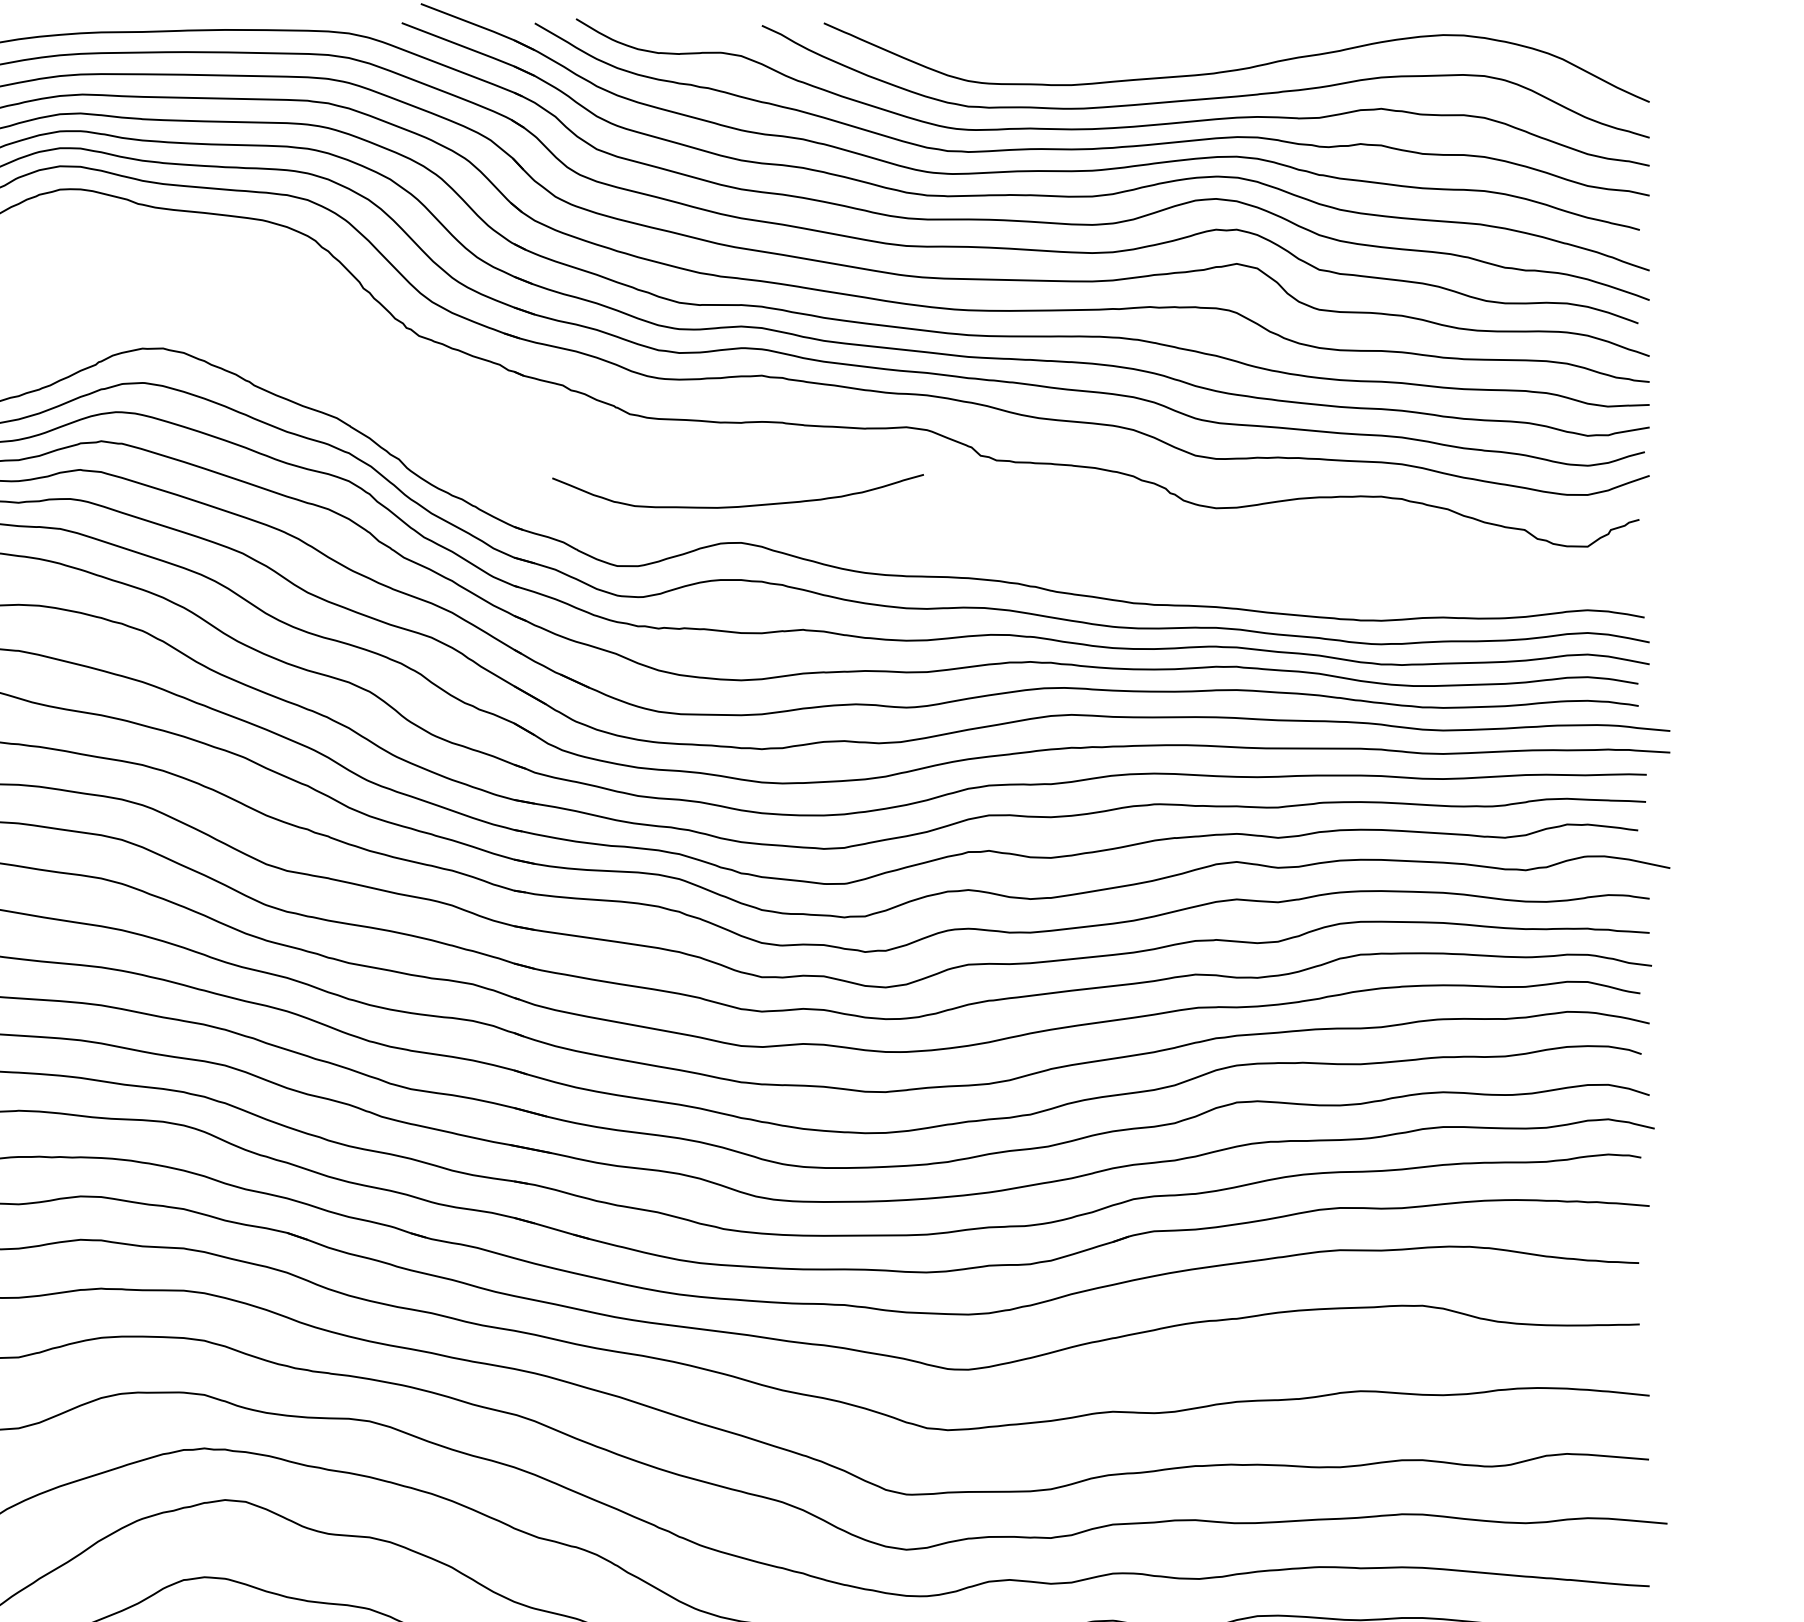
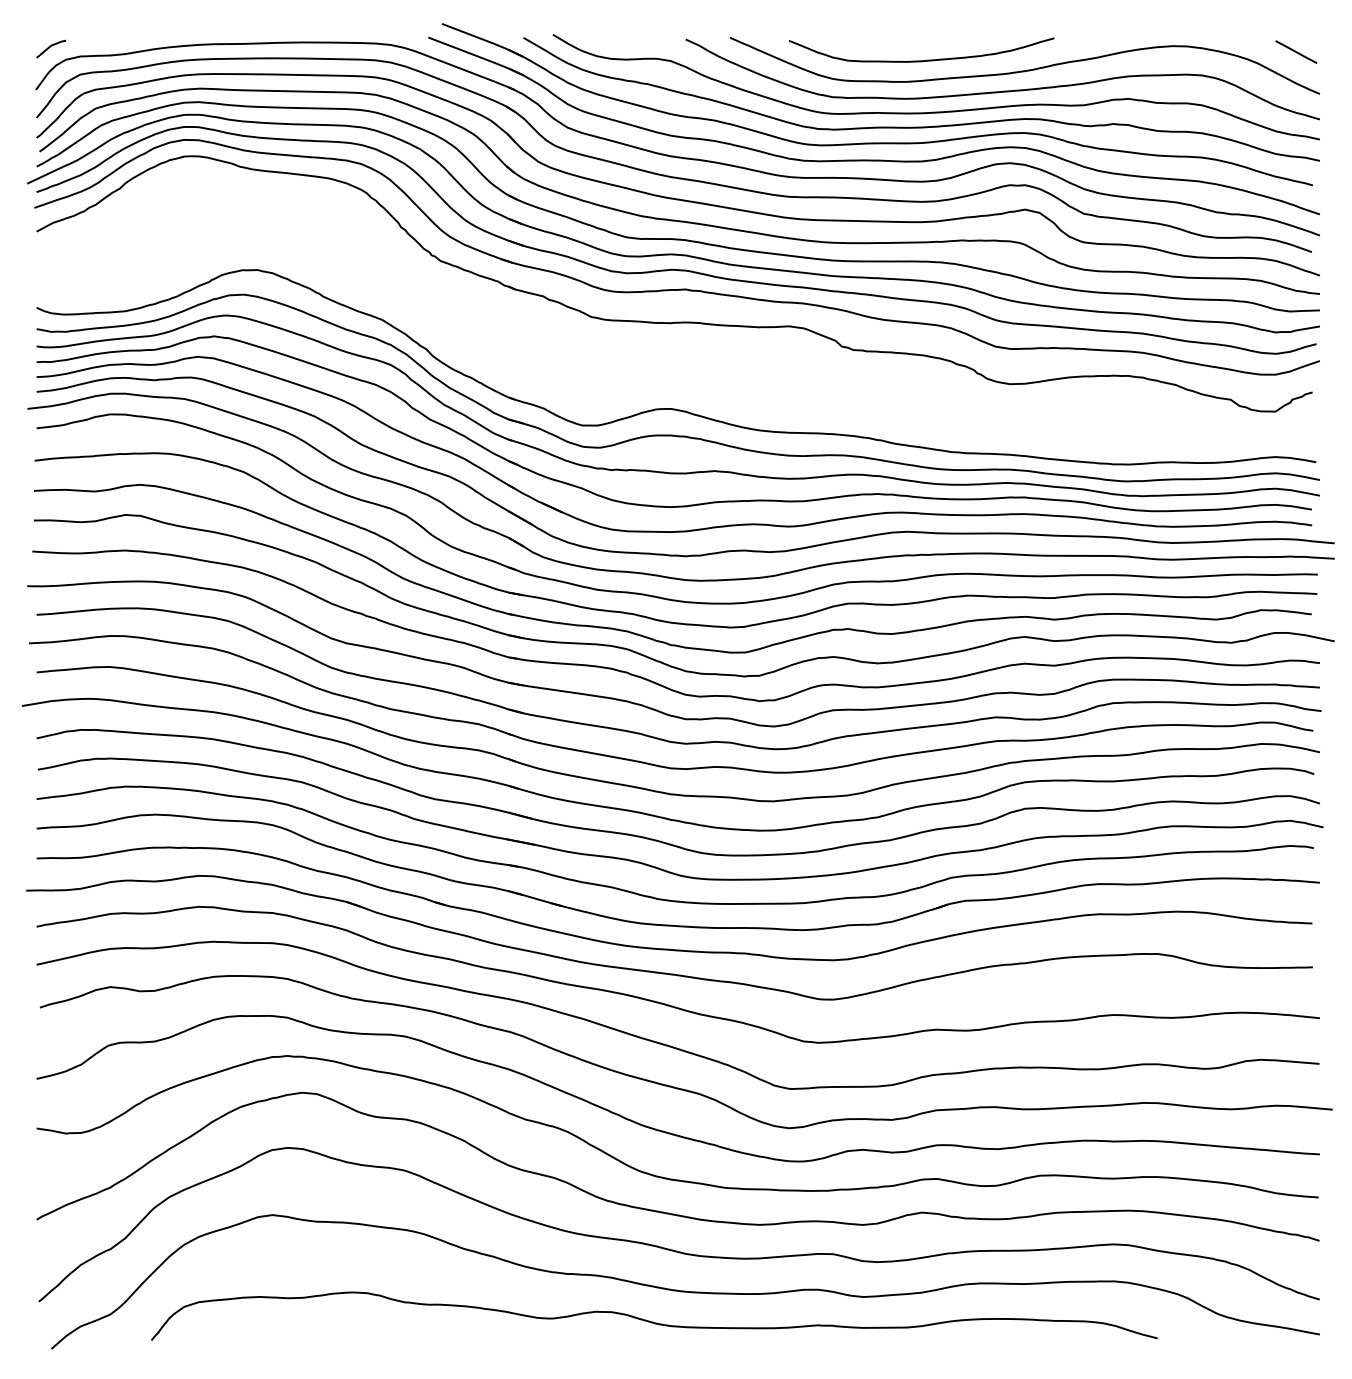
line: (1616, 42) -> (1296, 51), added
curve: (737, 505) -> (921, 60), moved

